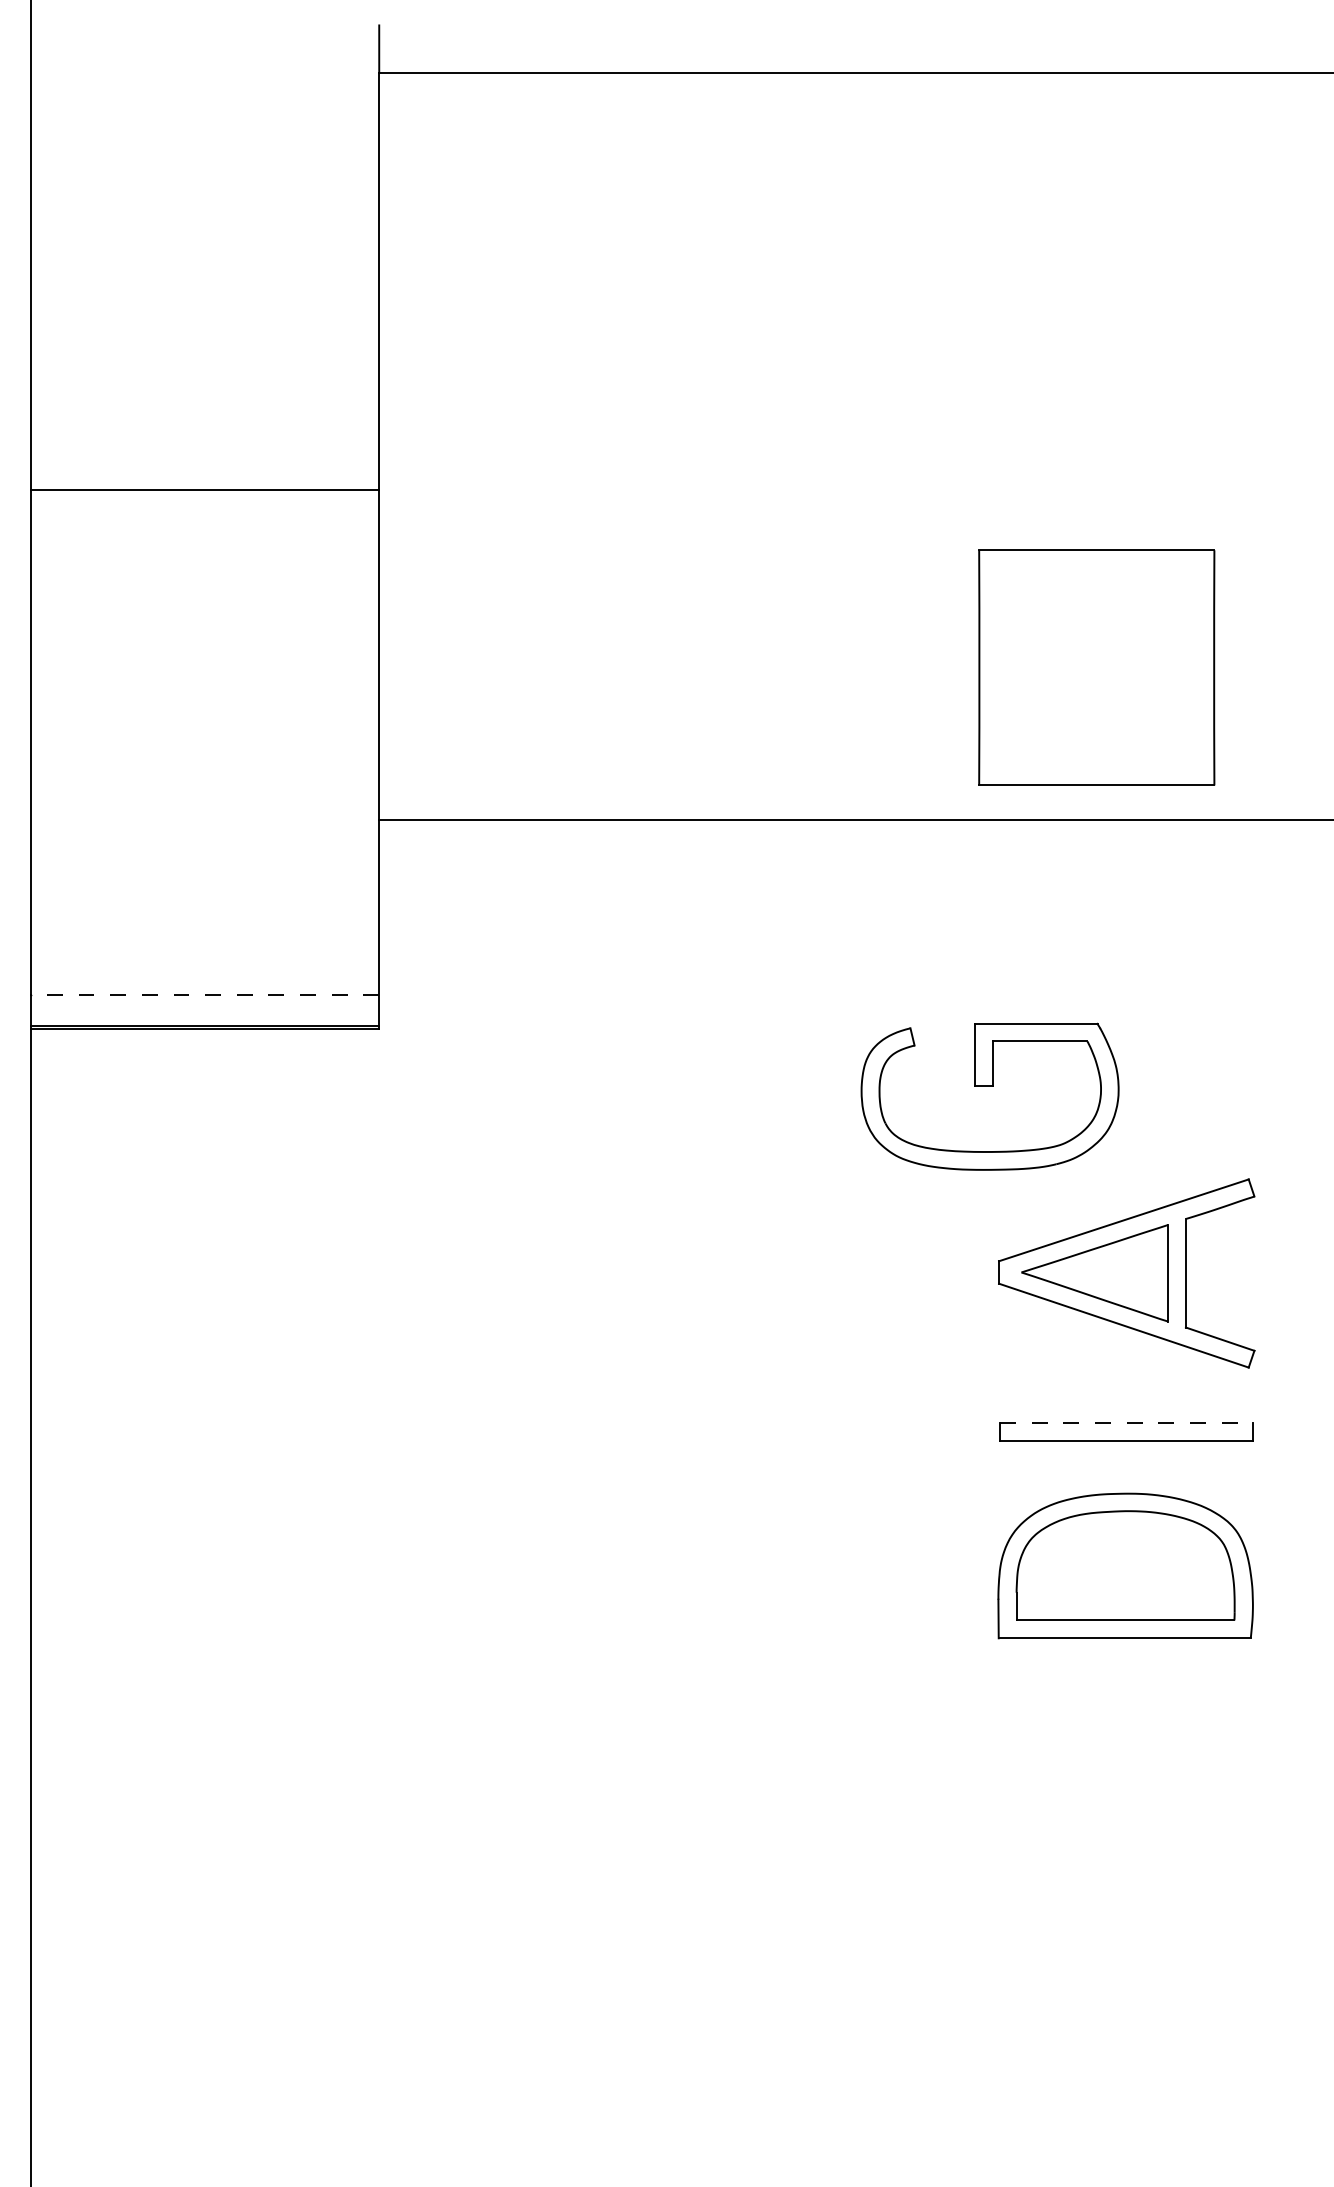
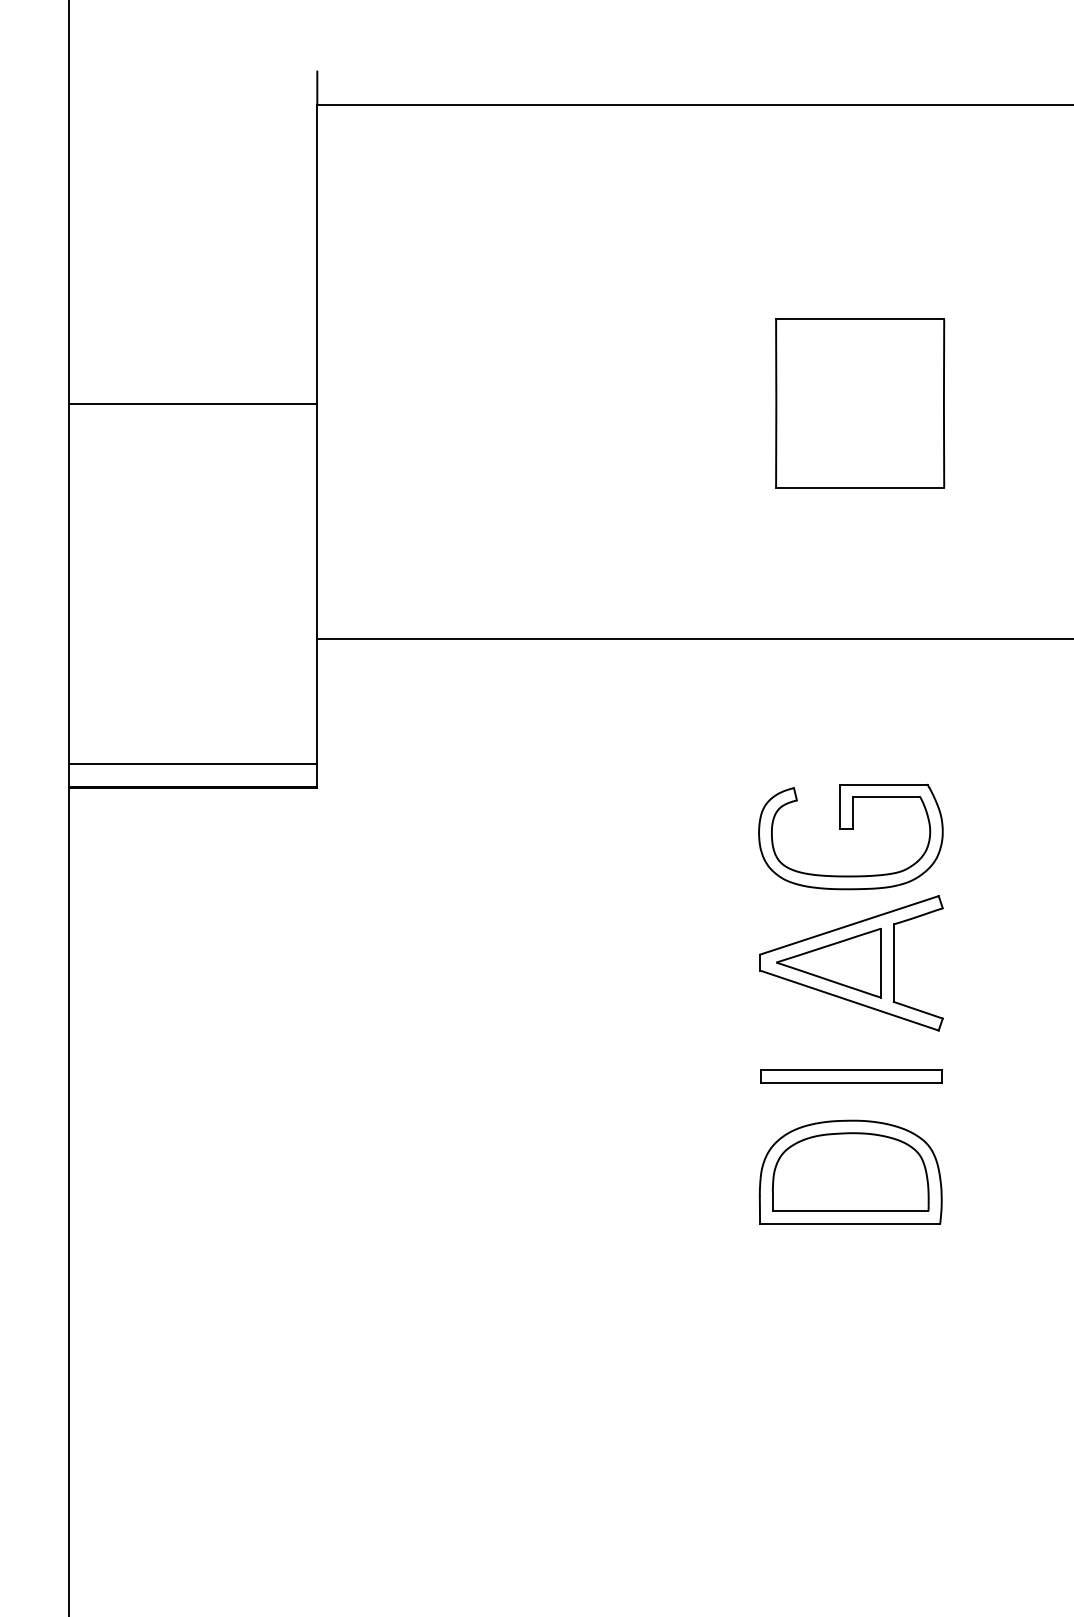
part: (1097, 667) -> (860, 403), moved
line: (204, 995) -> (192, 764), dashed -> solid
part: (989, 1086) -> (850, 829), moved
line: (1126, 1423) -> (851, 1070), dashed -> solid

